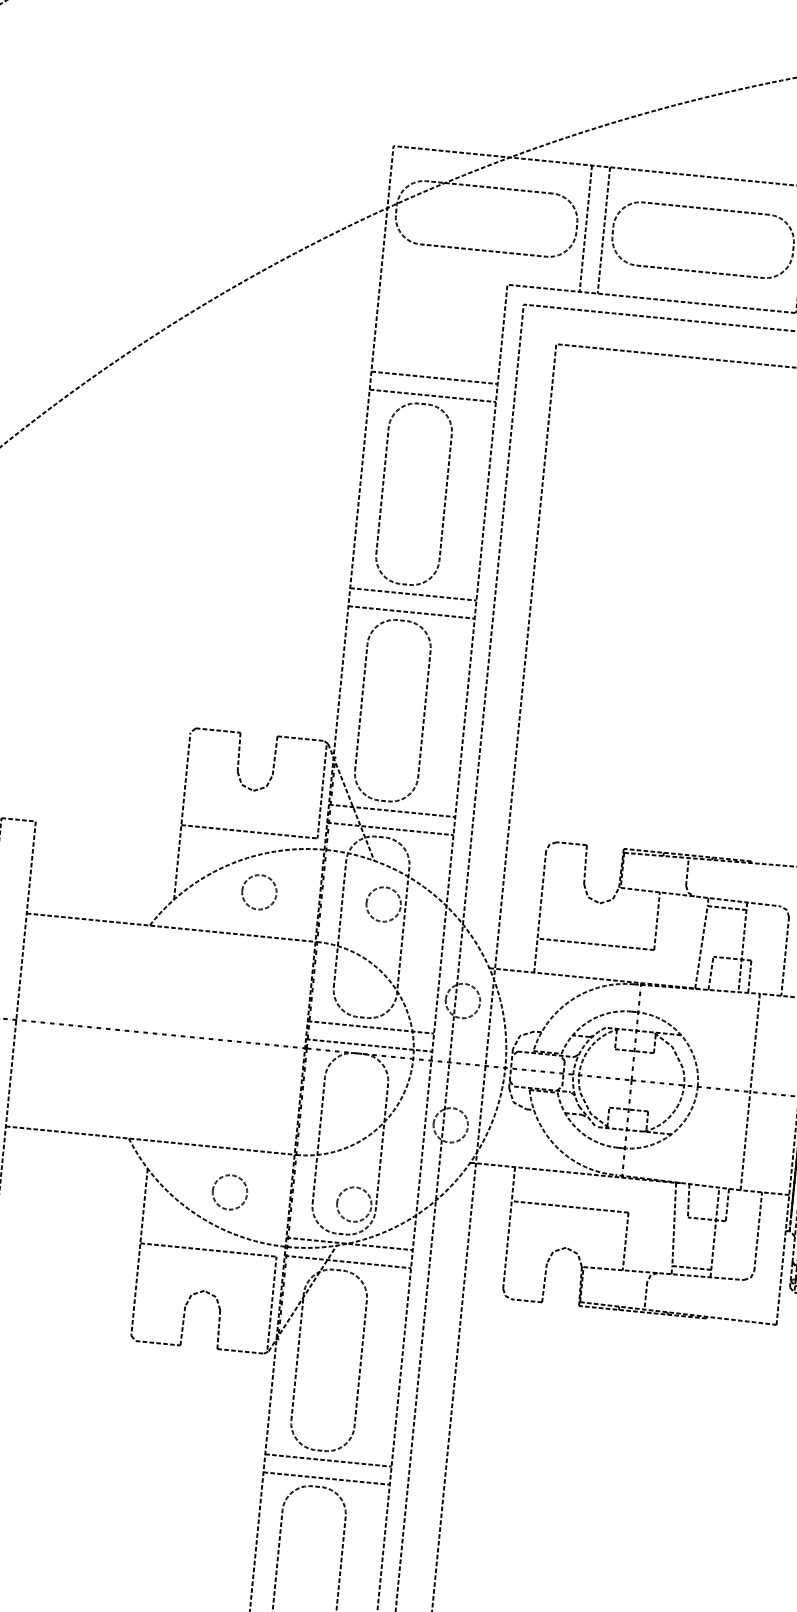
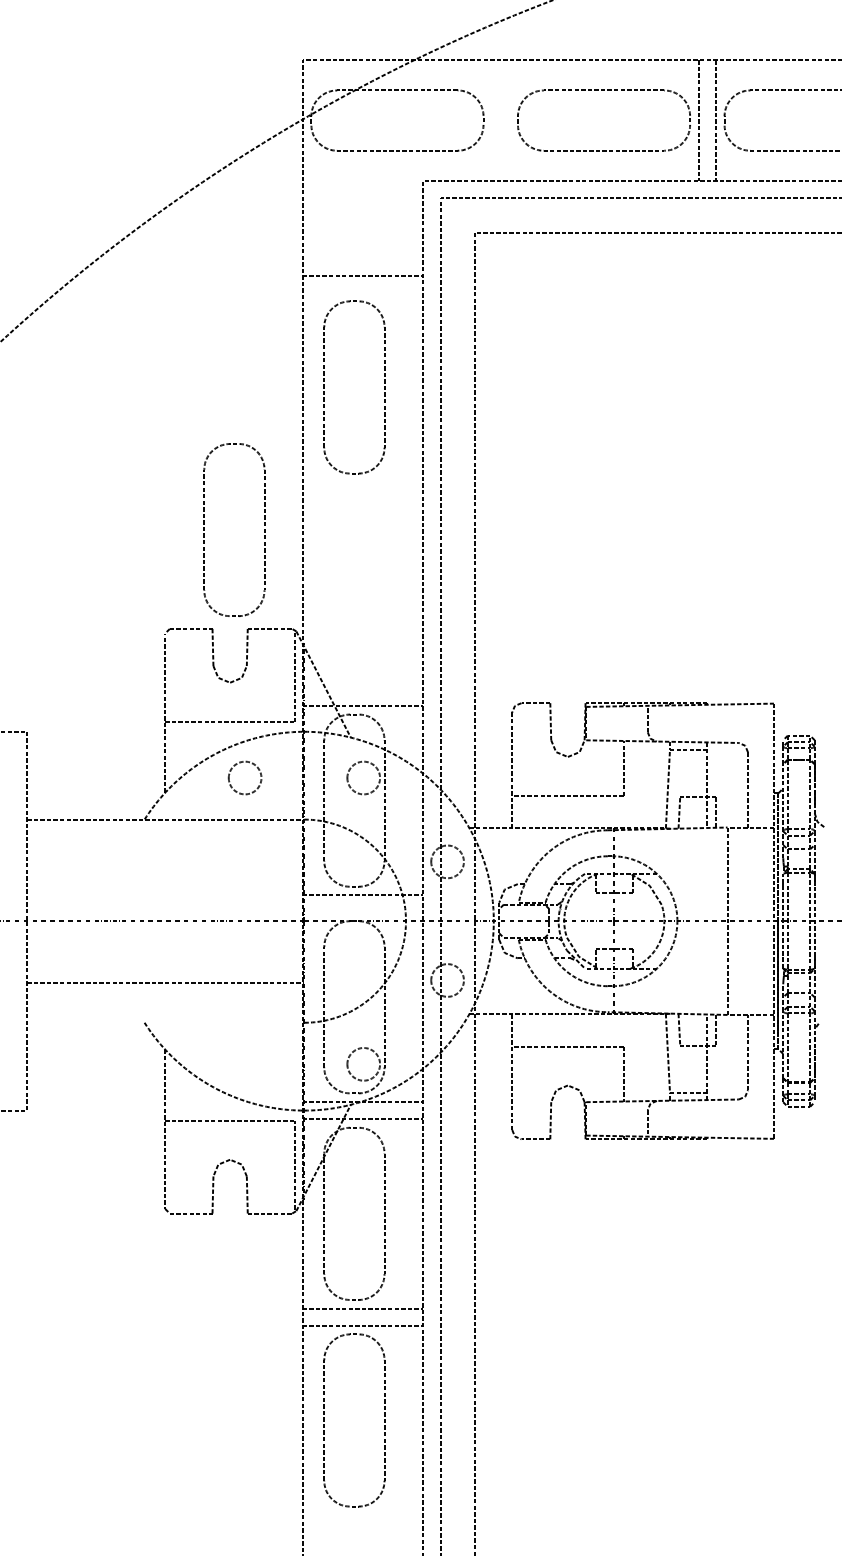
line: (586, 228) -> (492, 120), removed
line: (604, 230) -> (509, 120), removed
line: (432, 395) -> (362, 292), removed
line: (412, 594) -> (362, 482), removed
line: (411, 612) -> (362, 499), removed
part: (361, 707) -> (204, 529), moved
line: (391, 810) -> (362, 688), removed
line: (368, 1045) -> (362, 912), removed
line: (150, 1140) -> (165, 982), moved
part: (215, 1199) -> (232, 1072), removed

